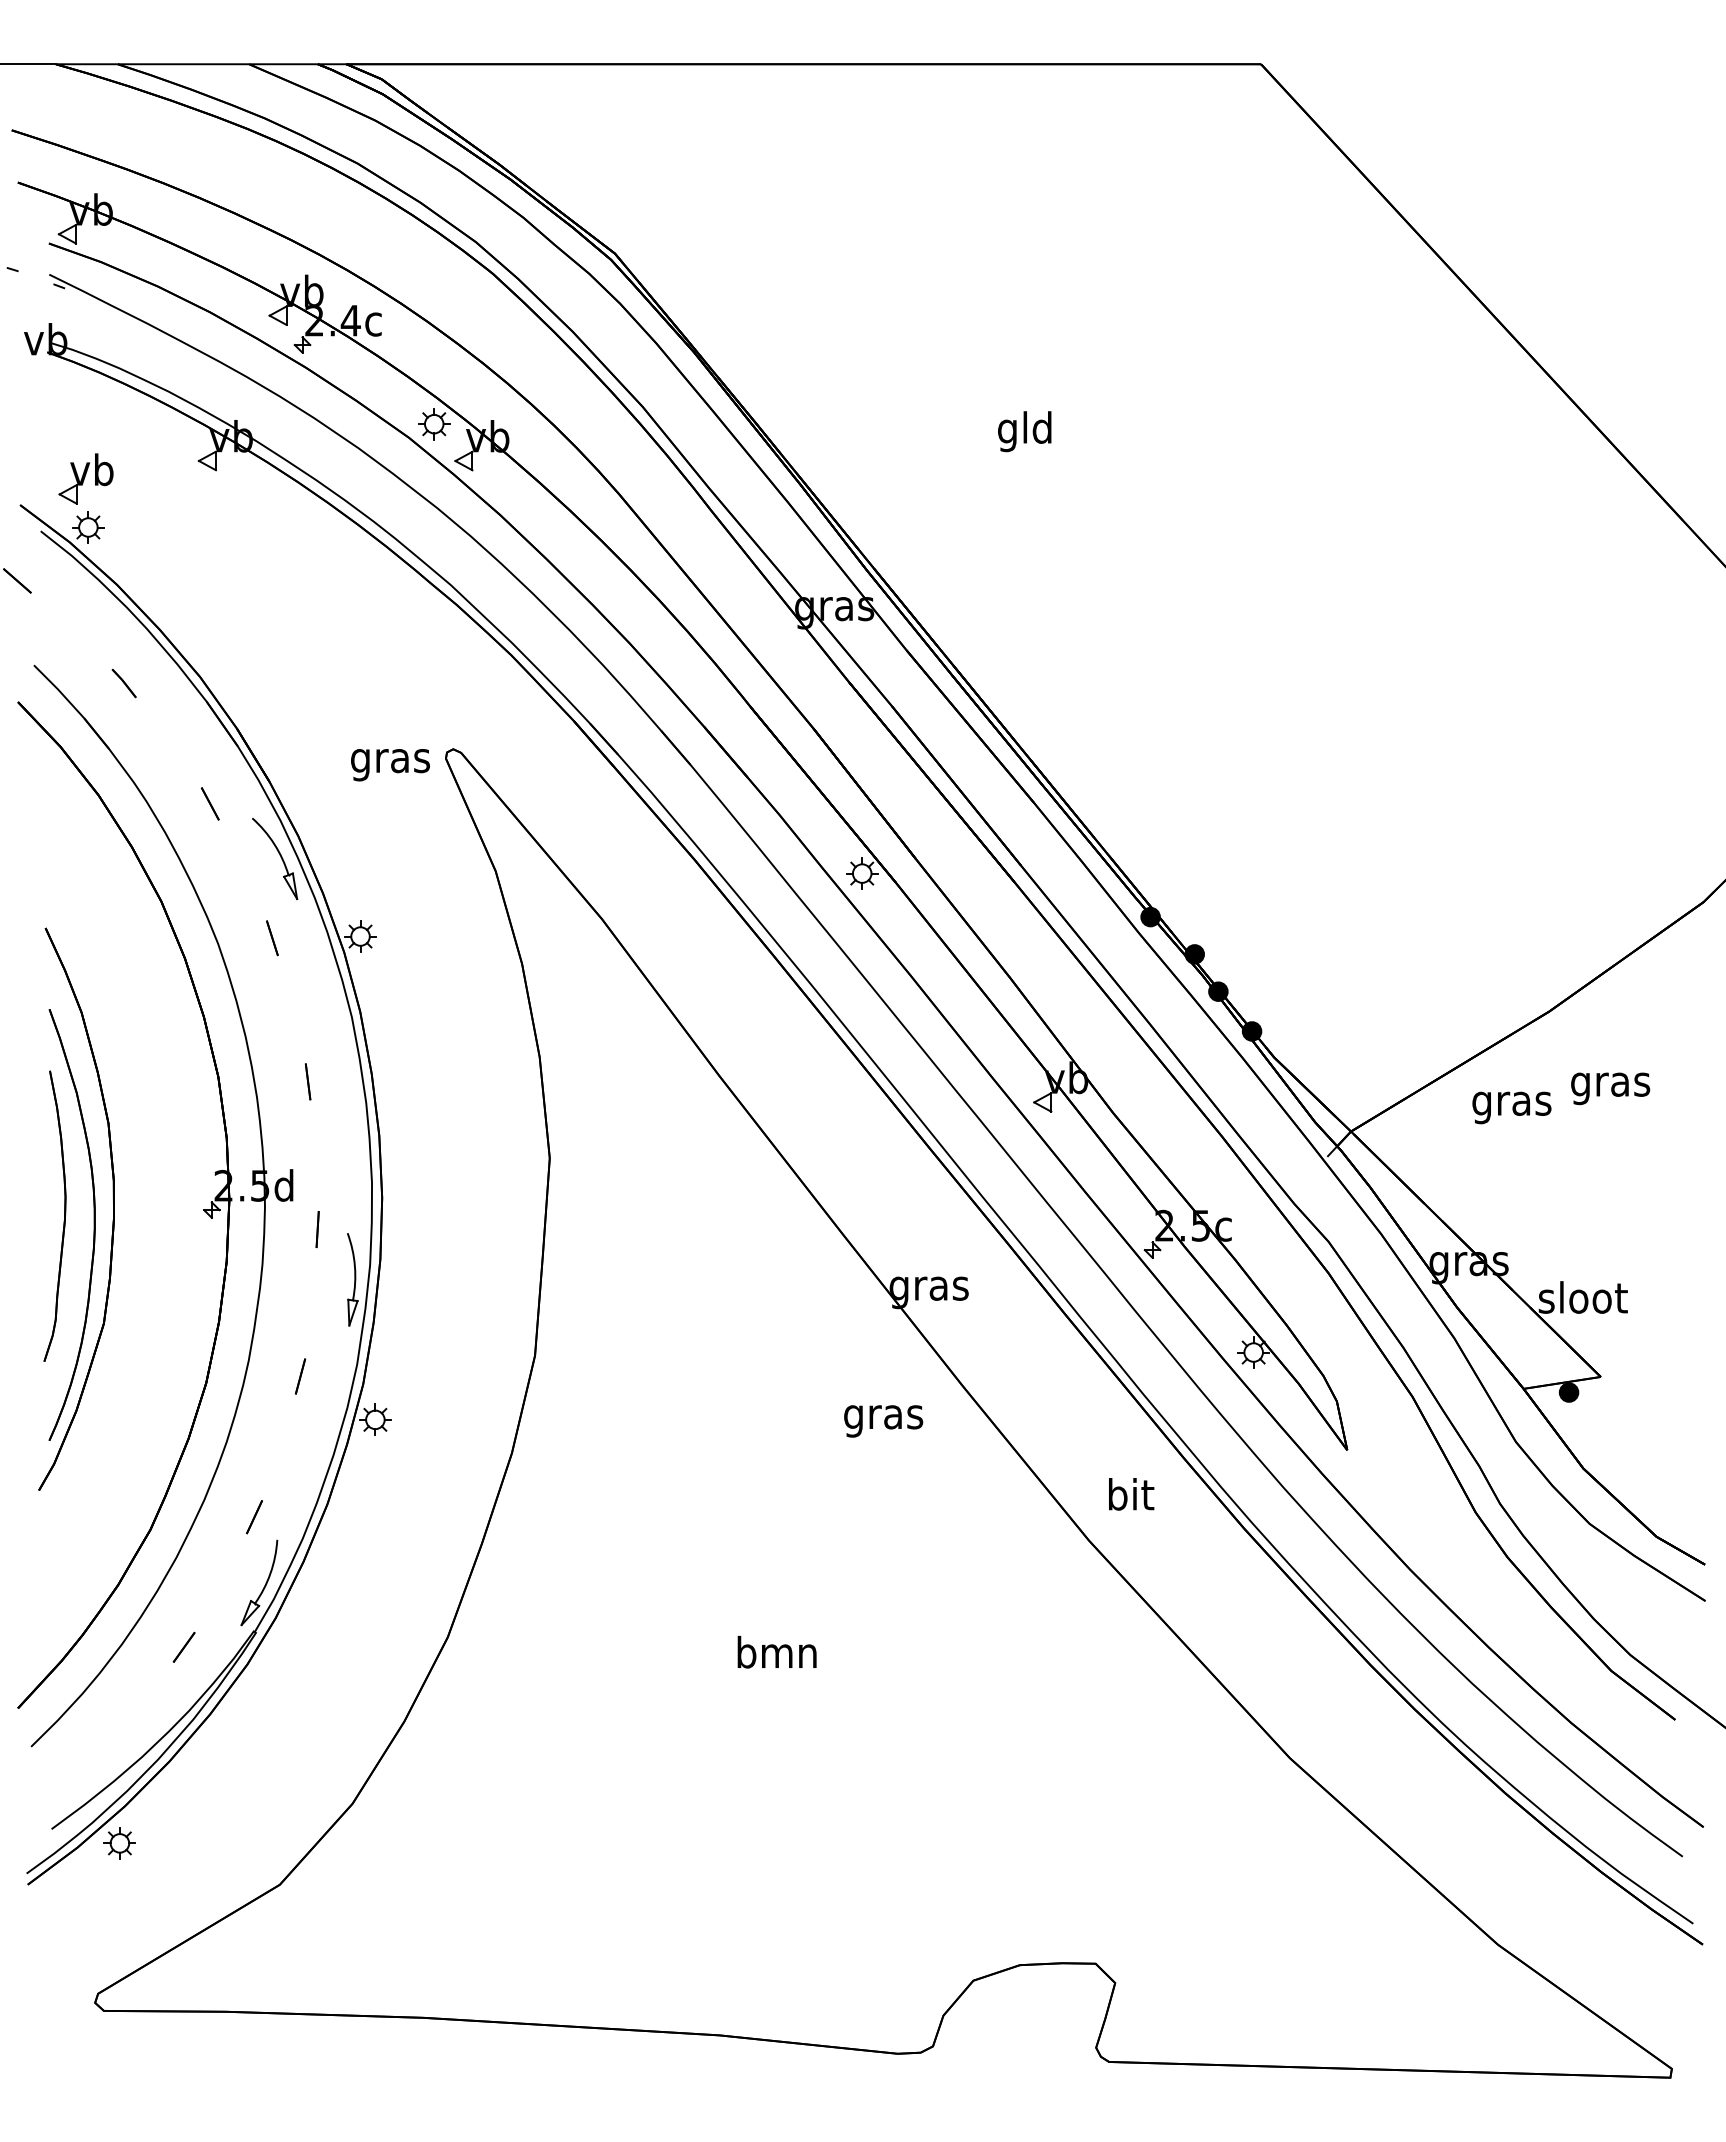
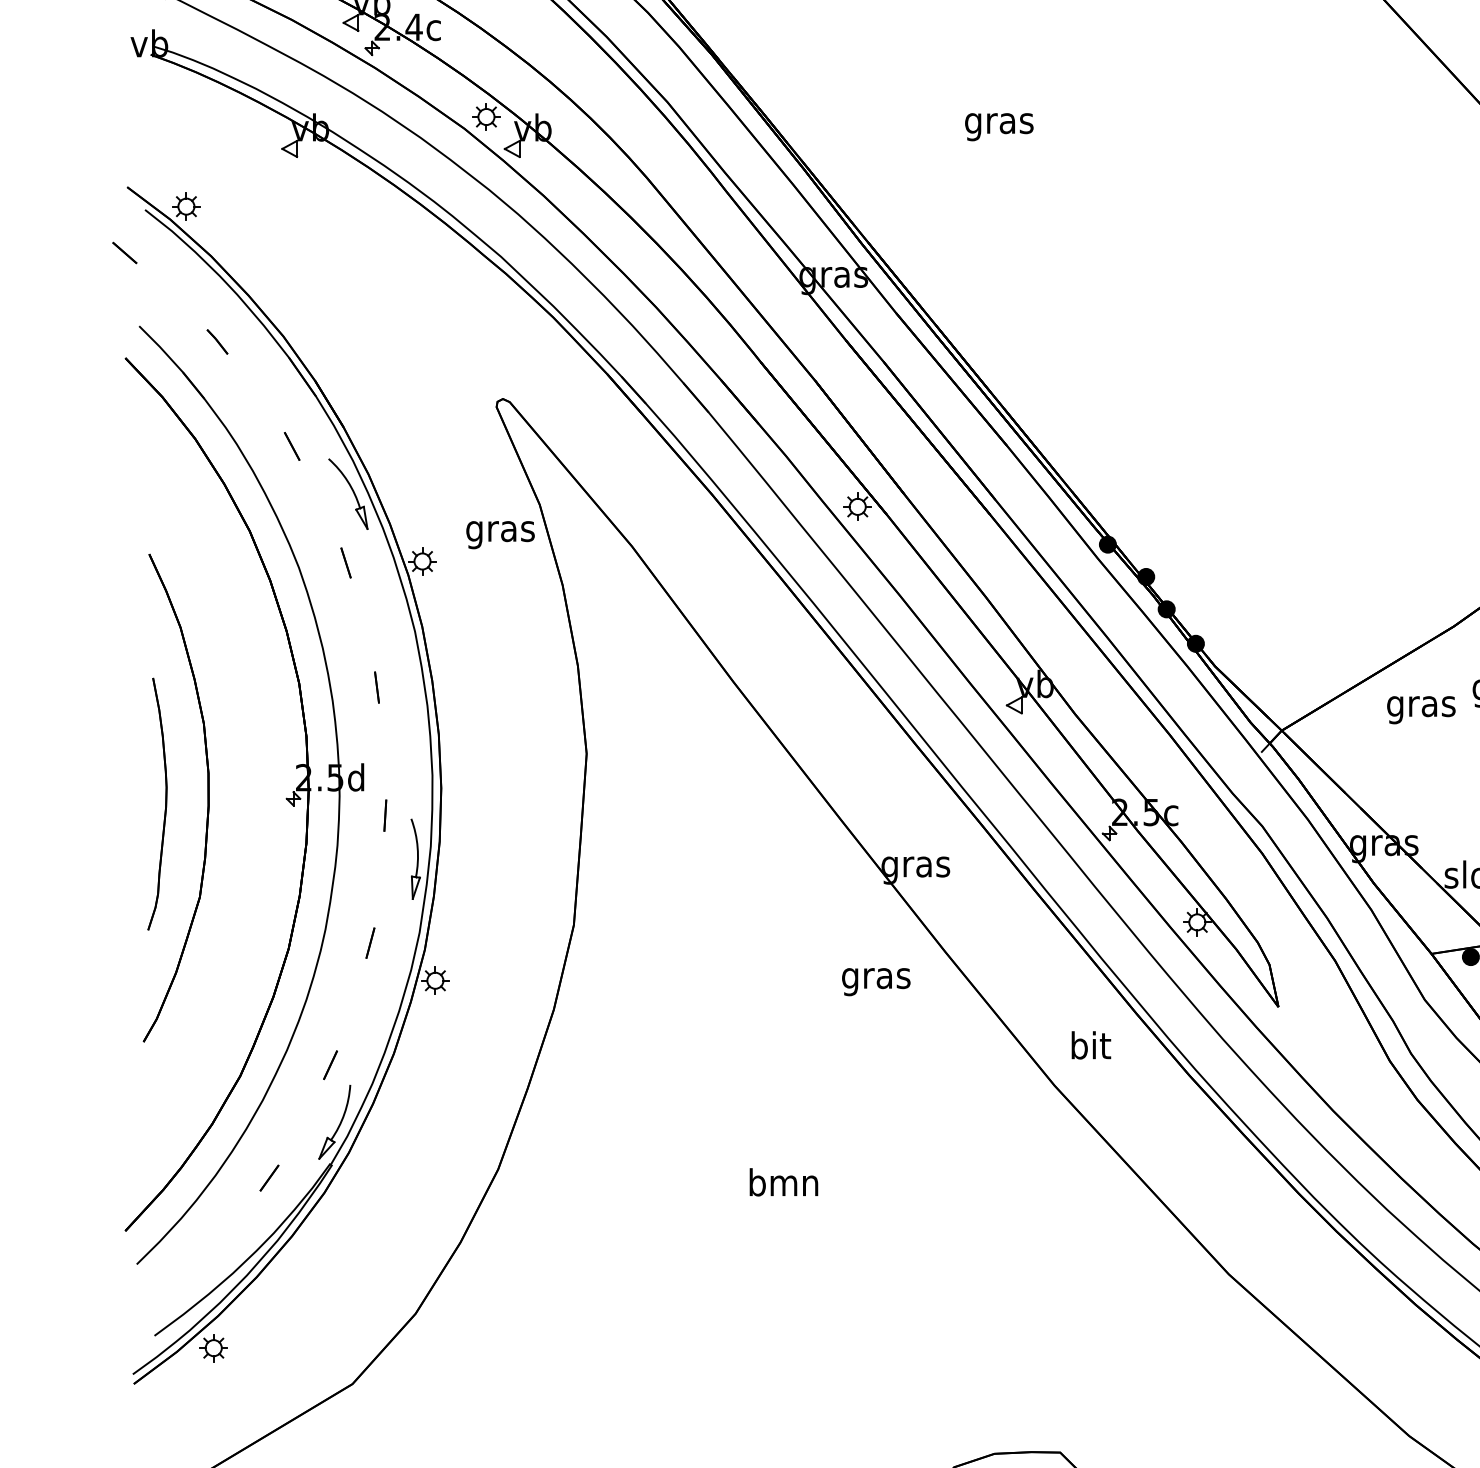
text: (1025, 431) -> (999, 123), gld -> gras
part: (85, 478) -> (183, 164), removed
text: (390, 765) -> (500, 535), moved
part: (93, 1224) -> (190, 811), removed

